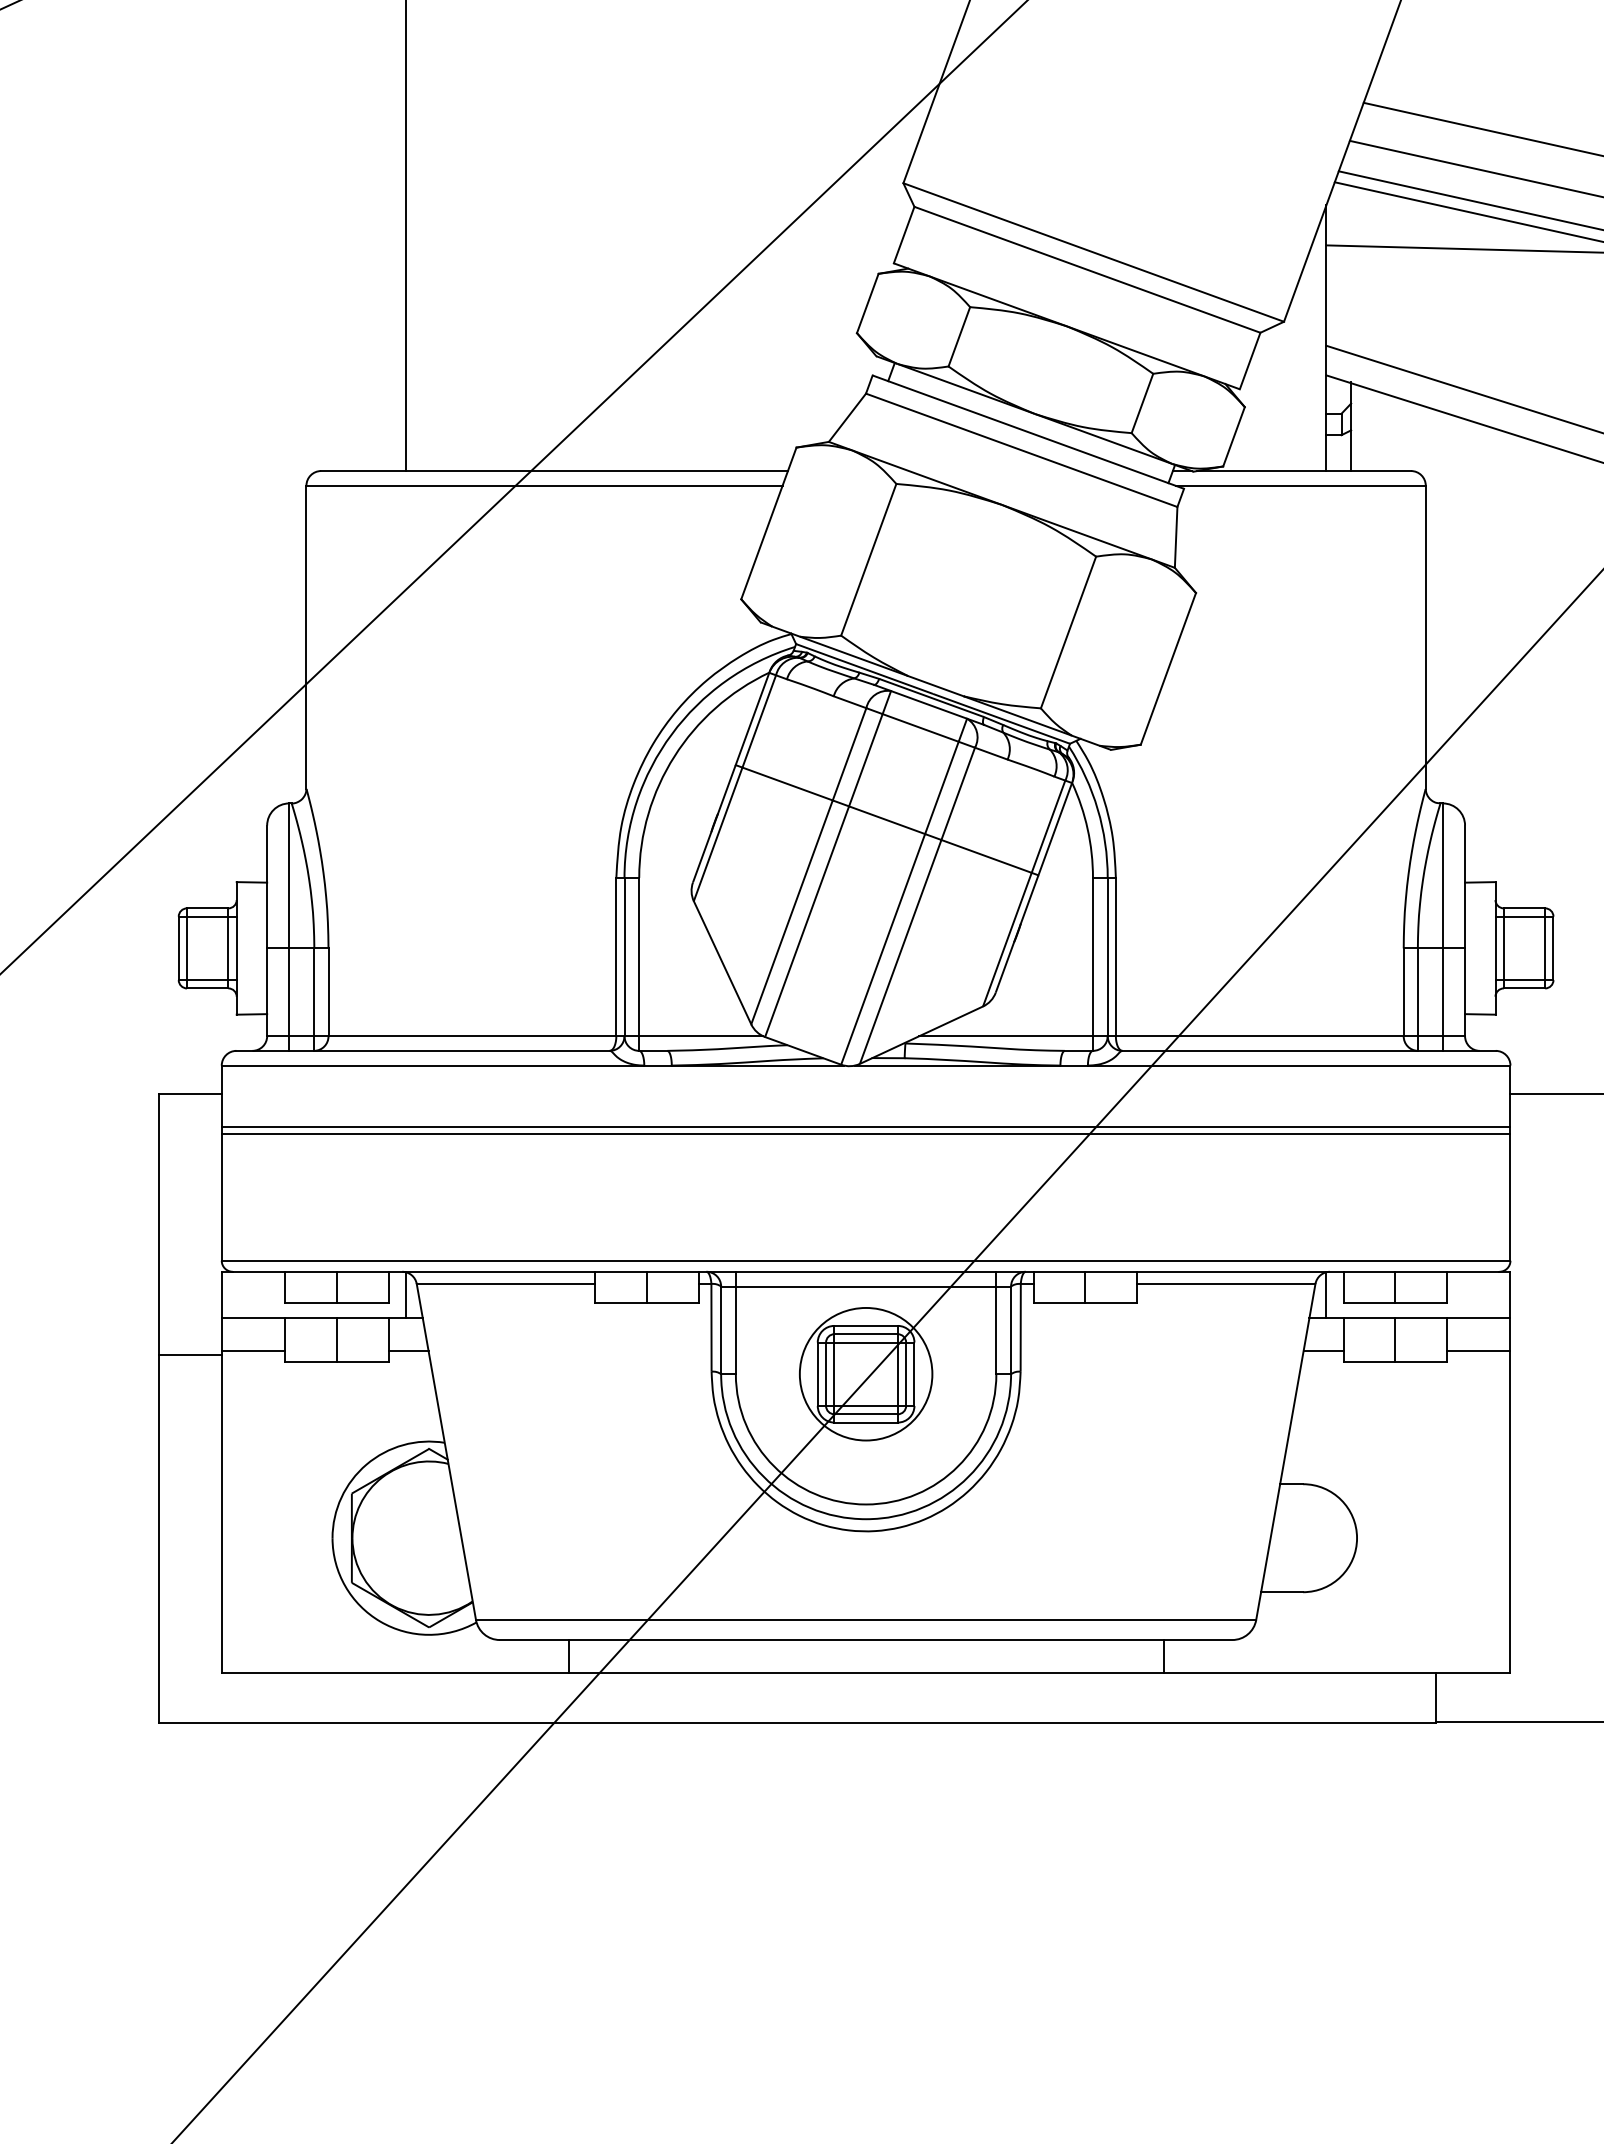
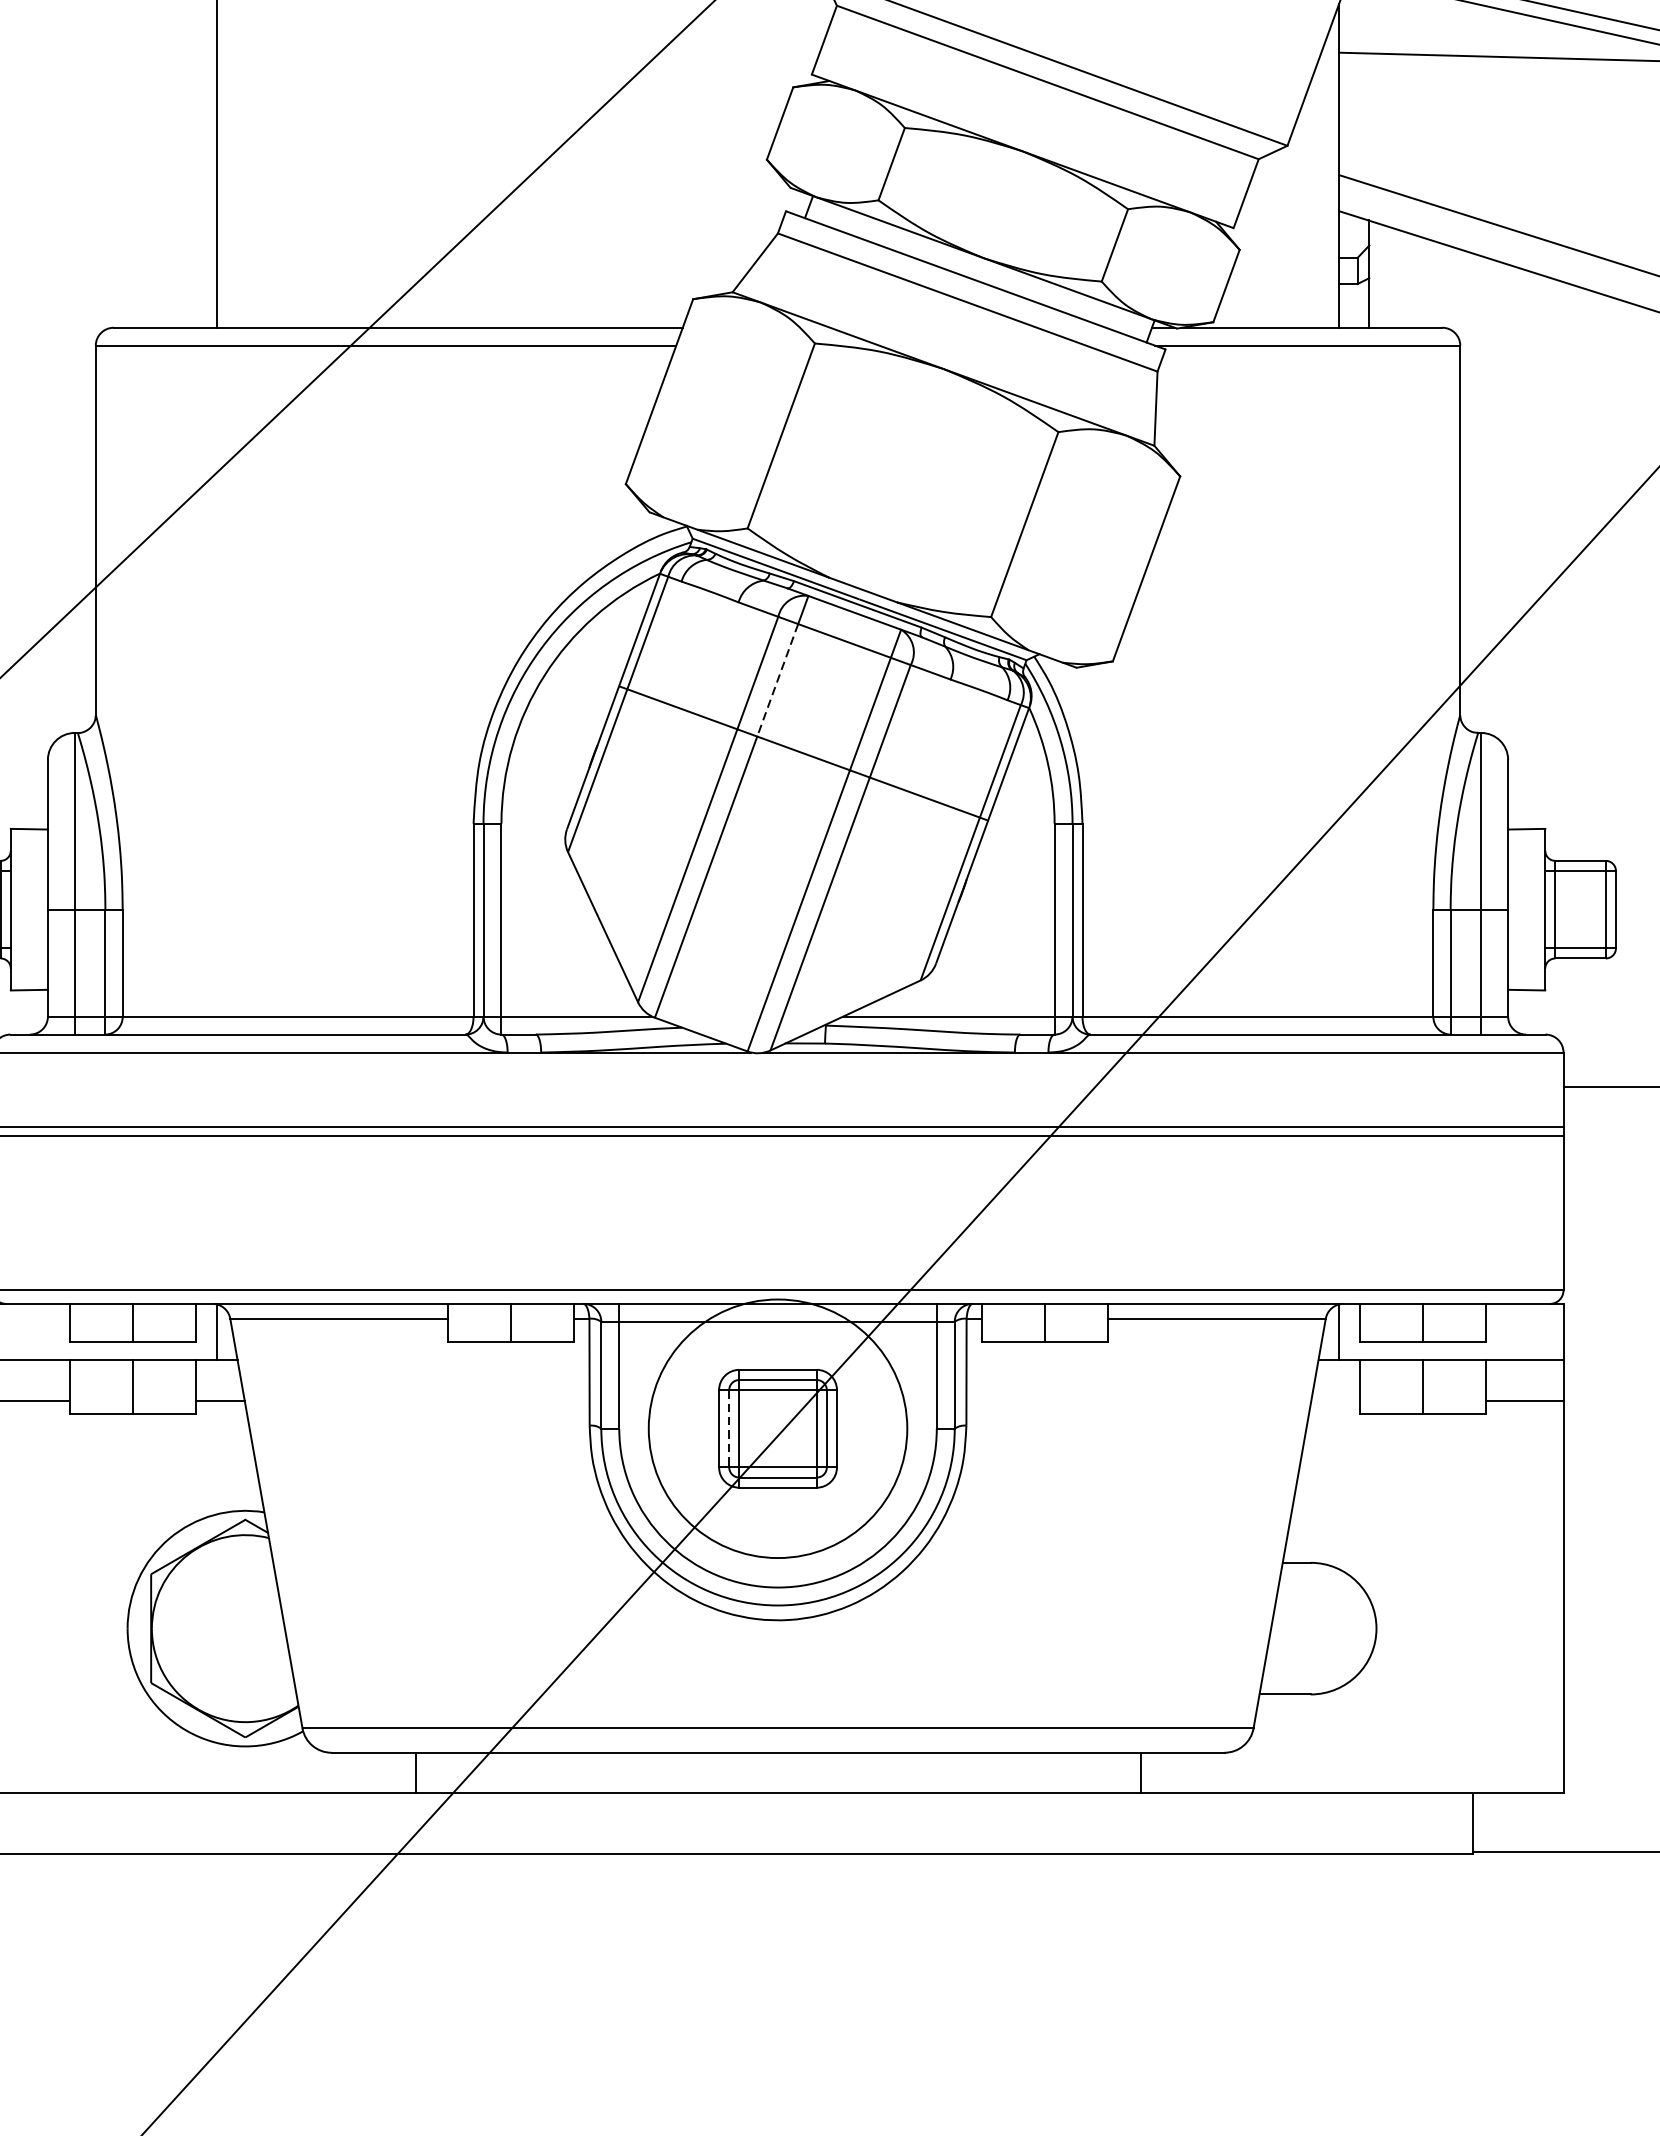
line: (865, 760) -> (777, 680), solid -> dashed
line: (1323, 1351) -> (1335, 1401), removed
circle: (865, 1373) -> (777, 1427), size x1.6
line: (826, 1374) -> (729, 1429), solid -> dashed

